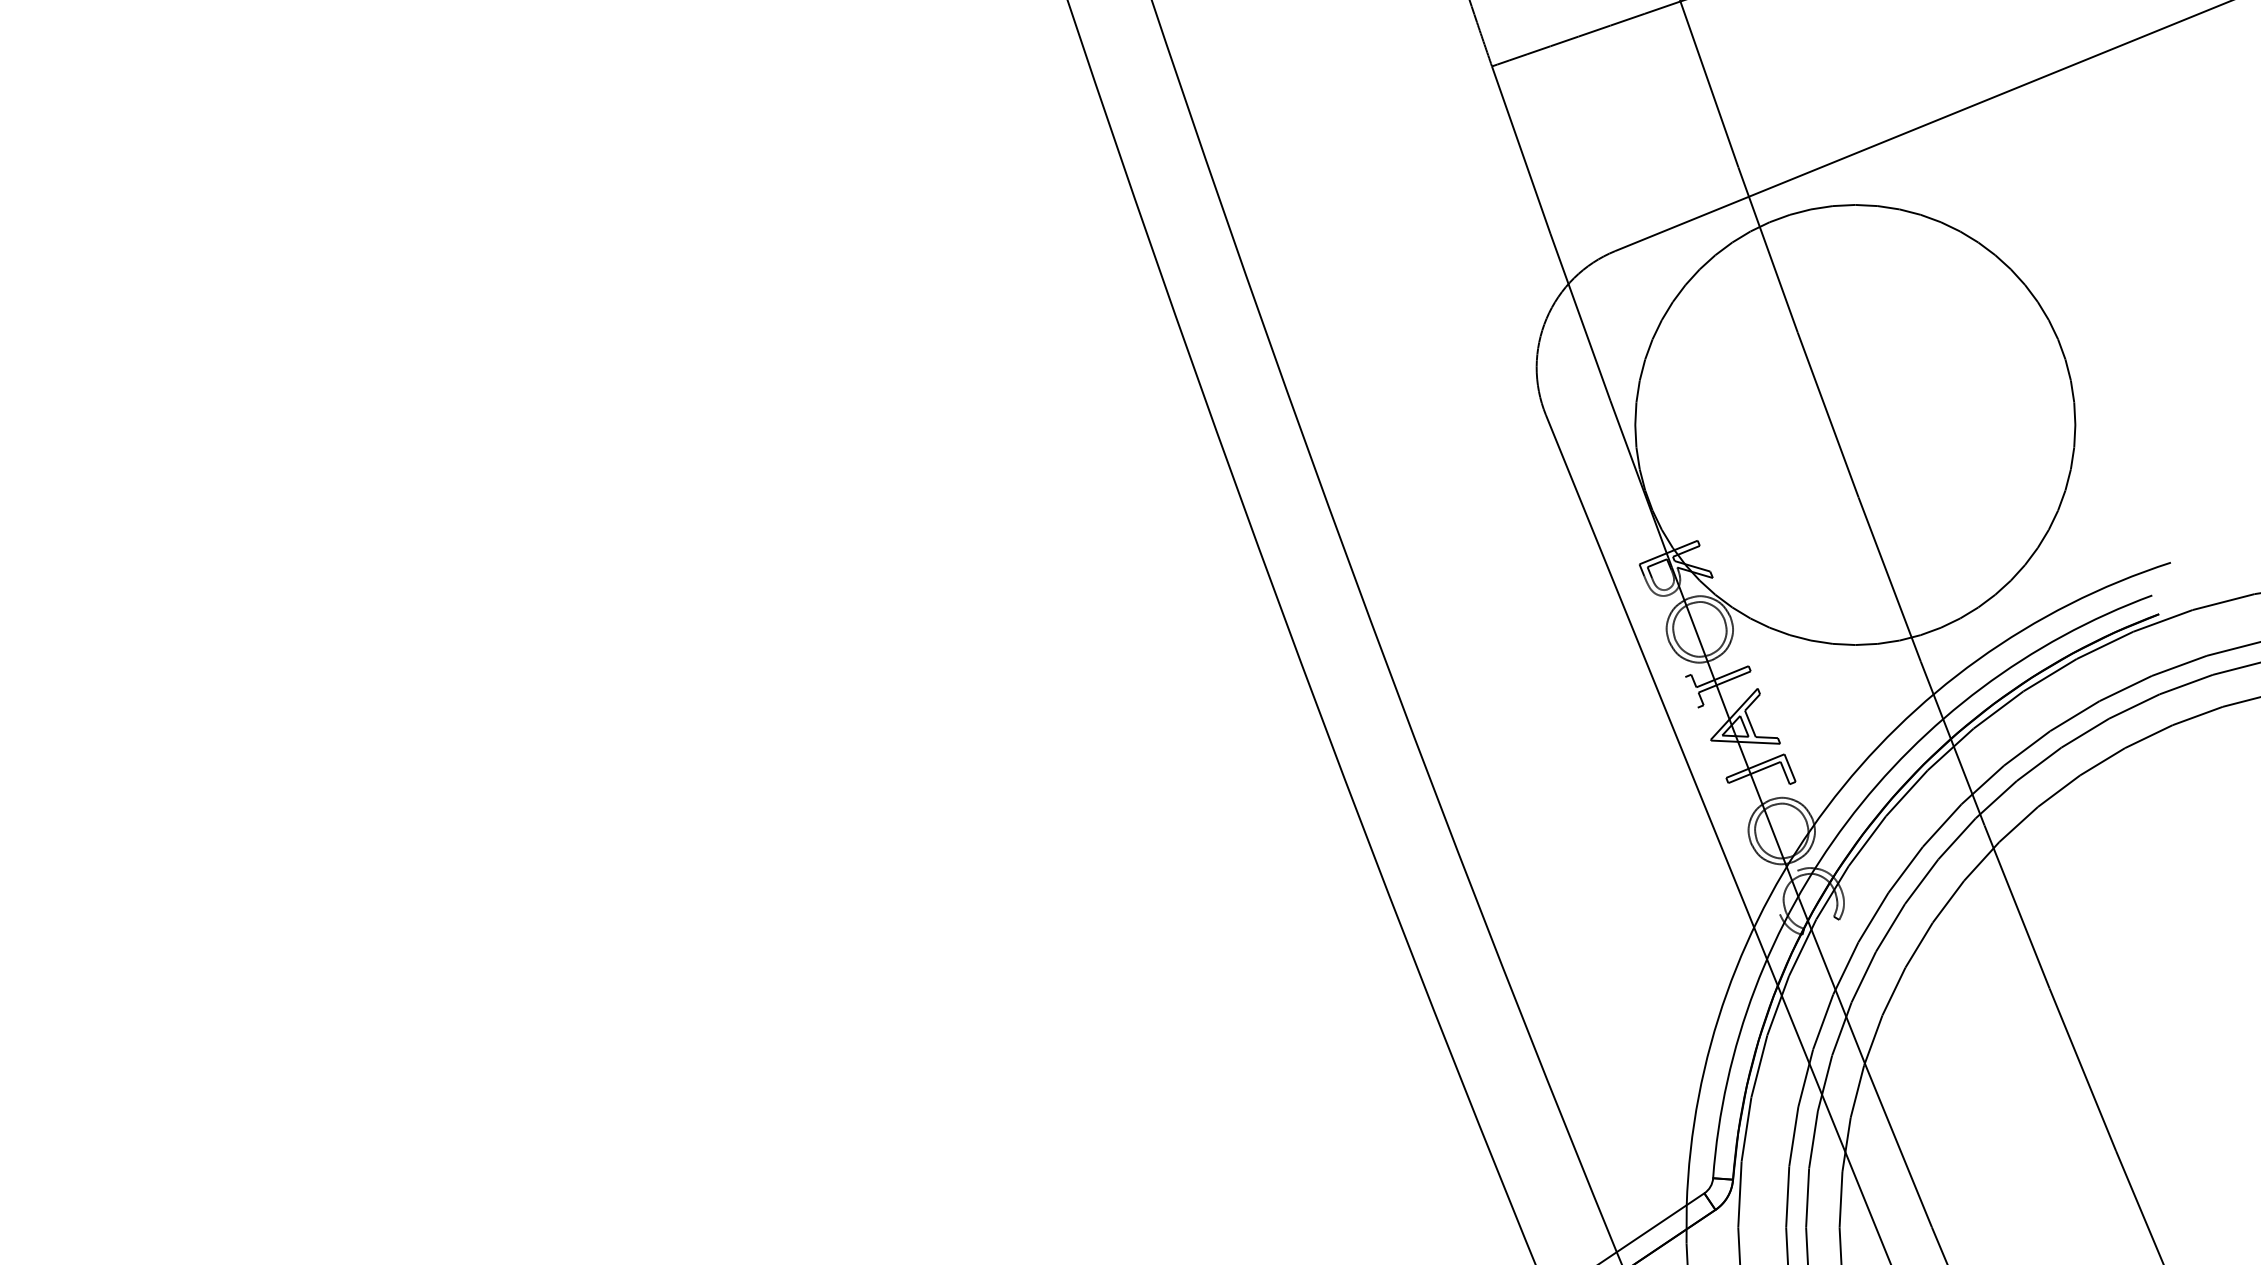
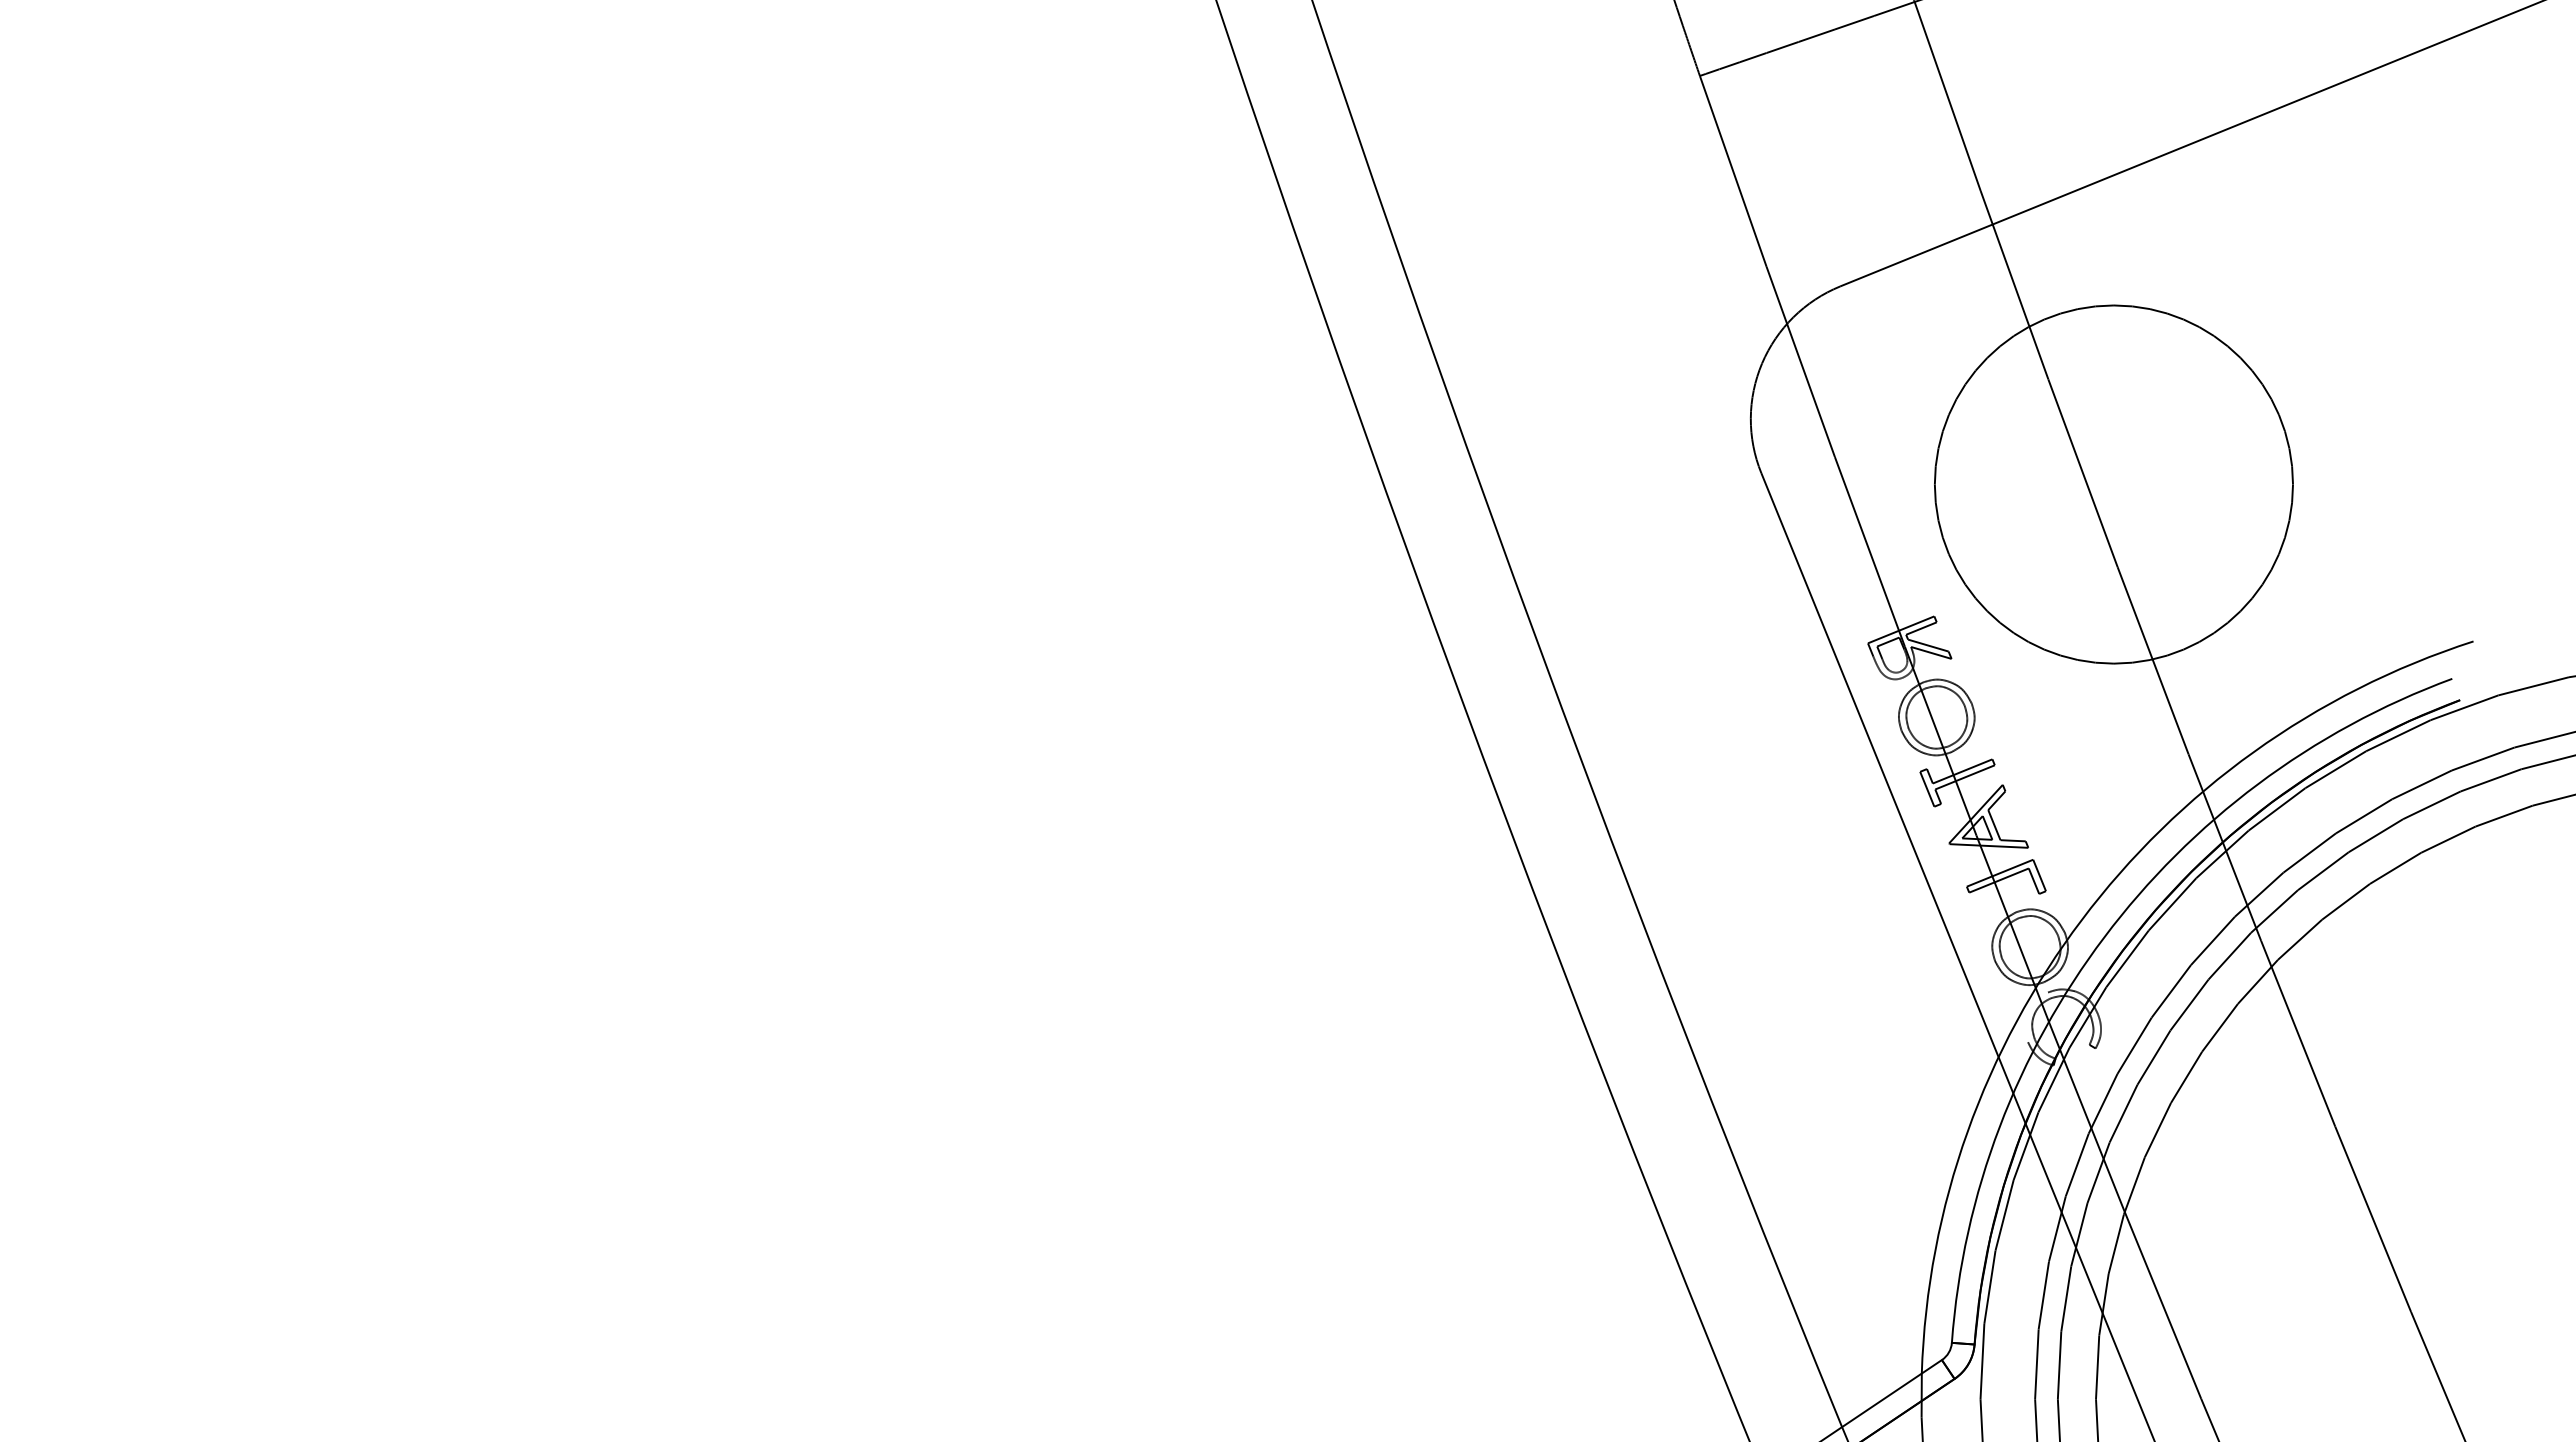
circle: (1854, 424) -> (2113, 484), size x0.71
line: (1691, 691) -> (1927, 788), added

